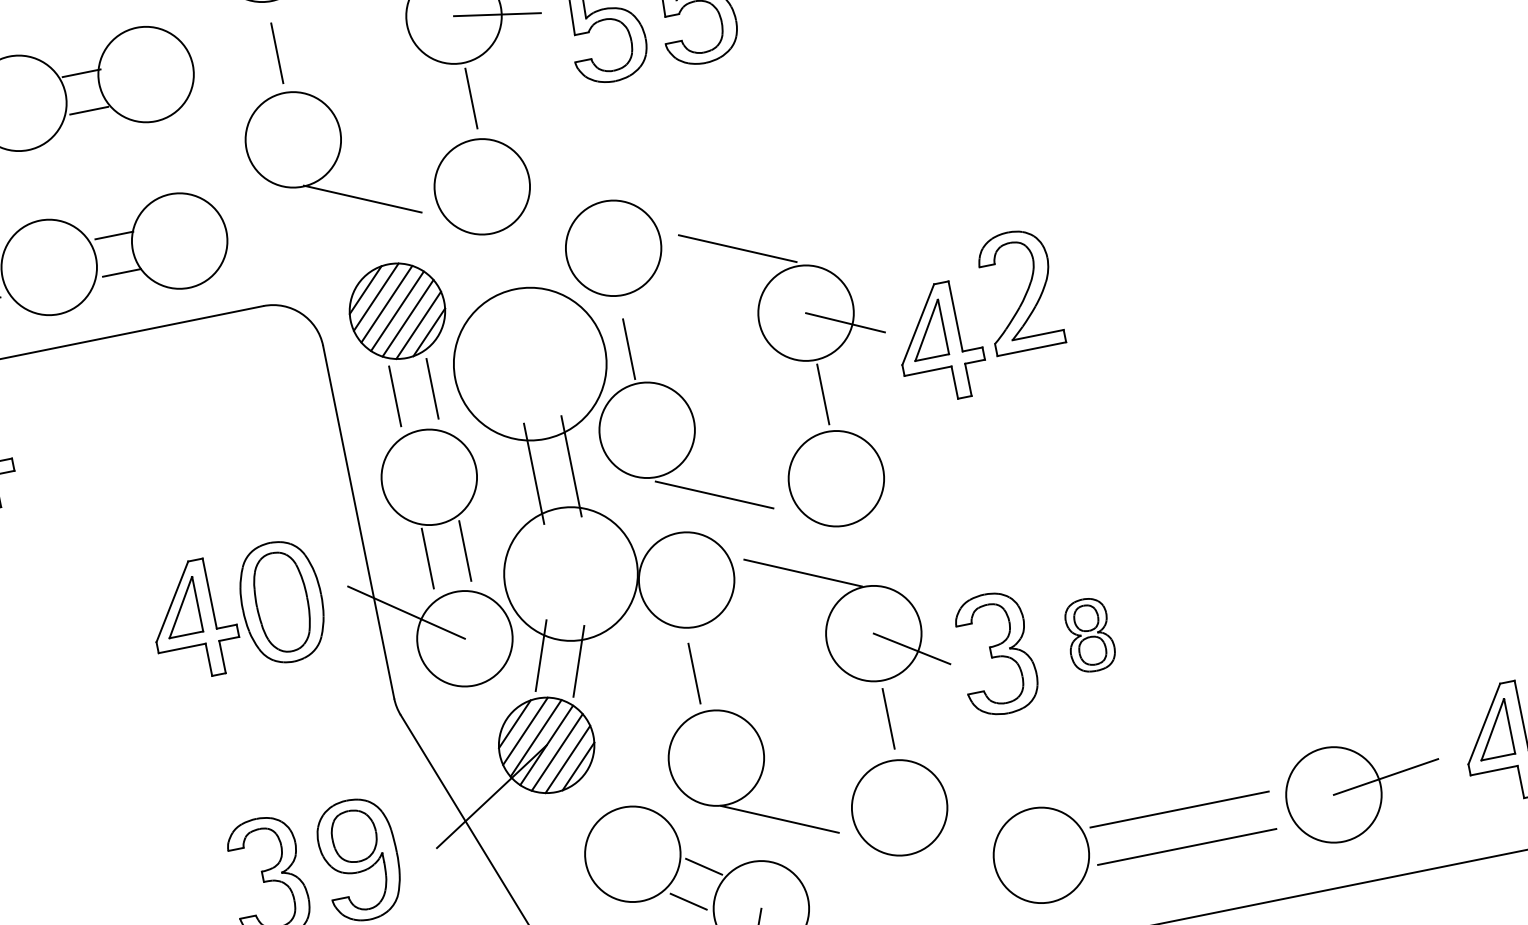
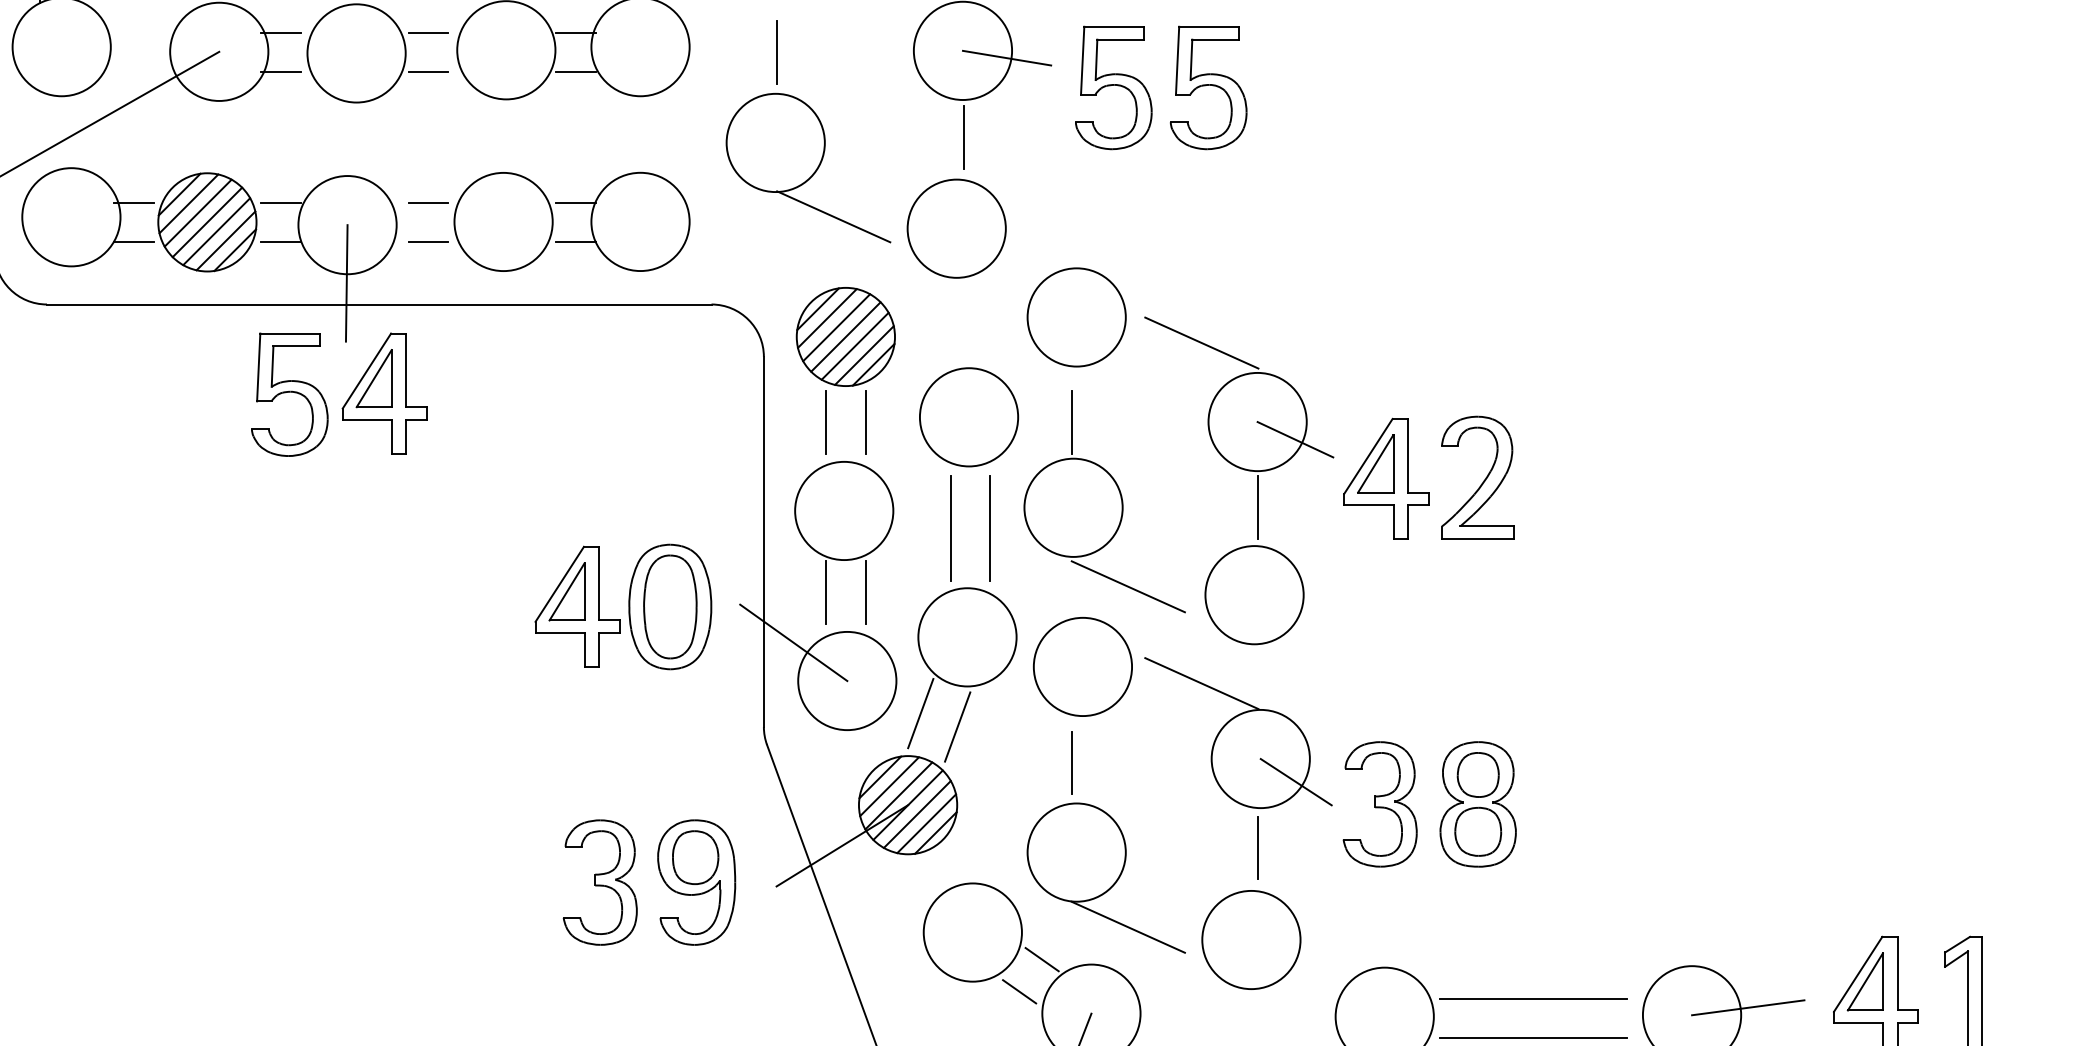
part: (1025, 292) -> (1483, 480), moved
circle: (529, 364) -> (968, 417), size x0.62
circle: (571, 574) -> (967, 637), size x0.71
part: (1089, 635) -> (1477, 804), size x1.67

